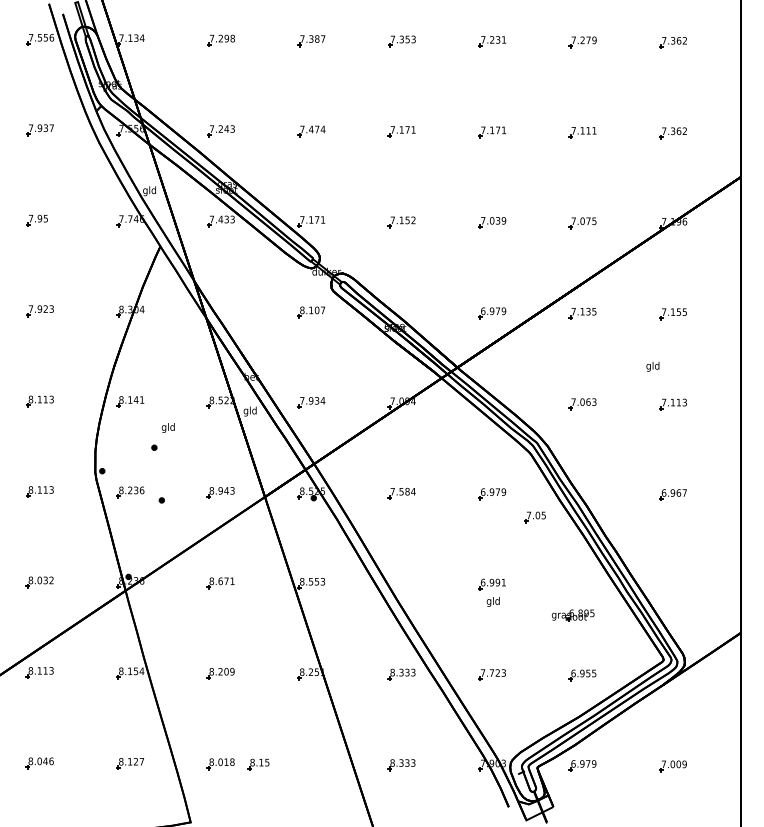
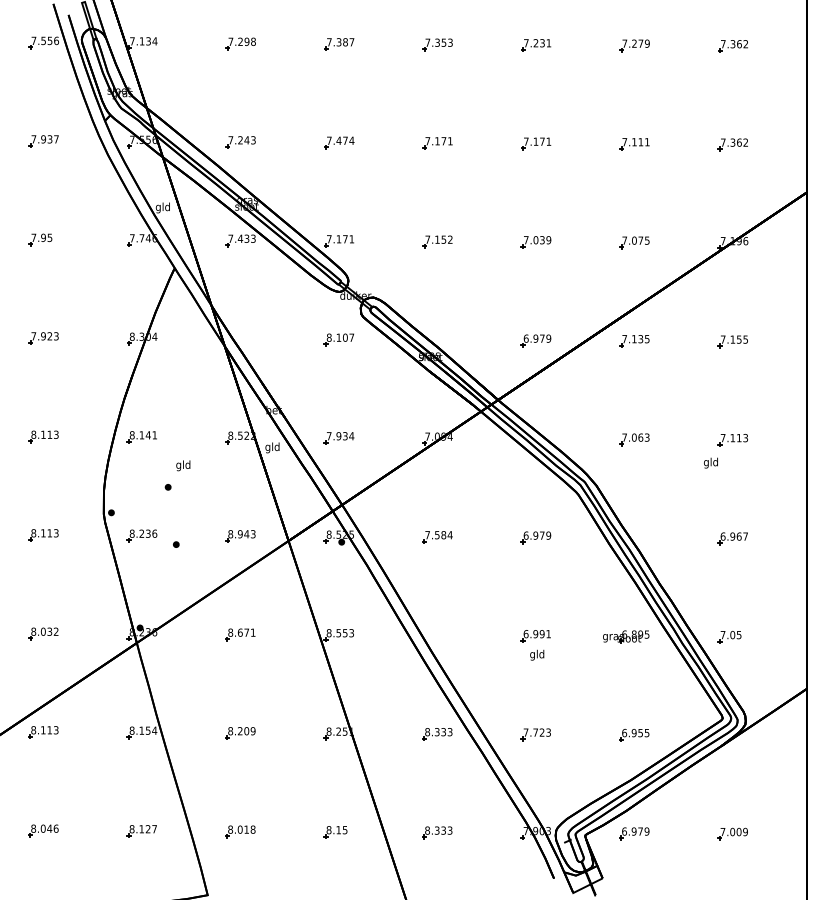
text: (652, 366) -> (710, 462), moved
part: (534, 517) -> (729, 637), moved
part: (573, 615) -> (626, 636), moved
part: (258, 764) -> (335, 832), moved

